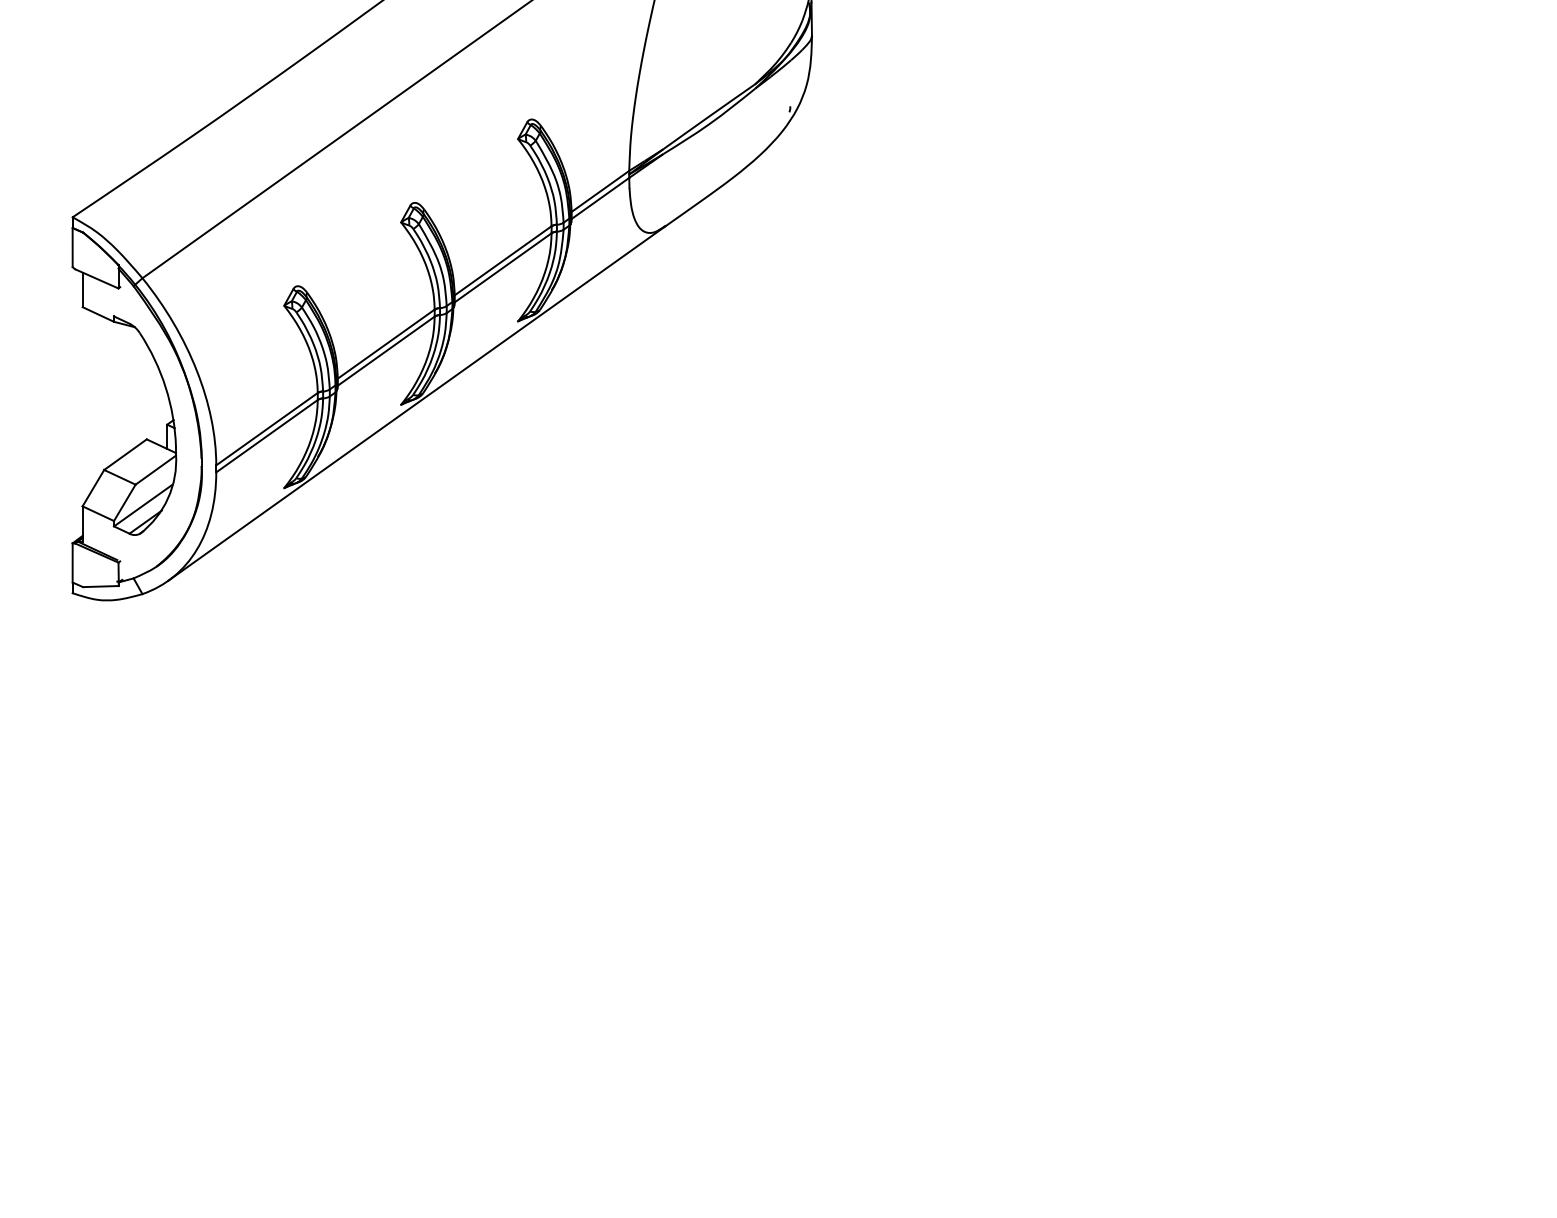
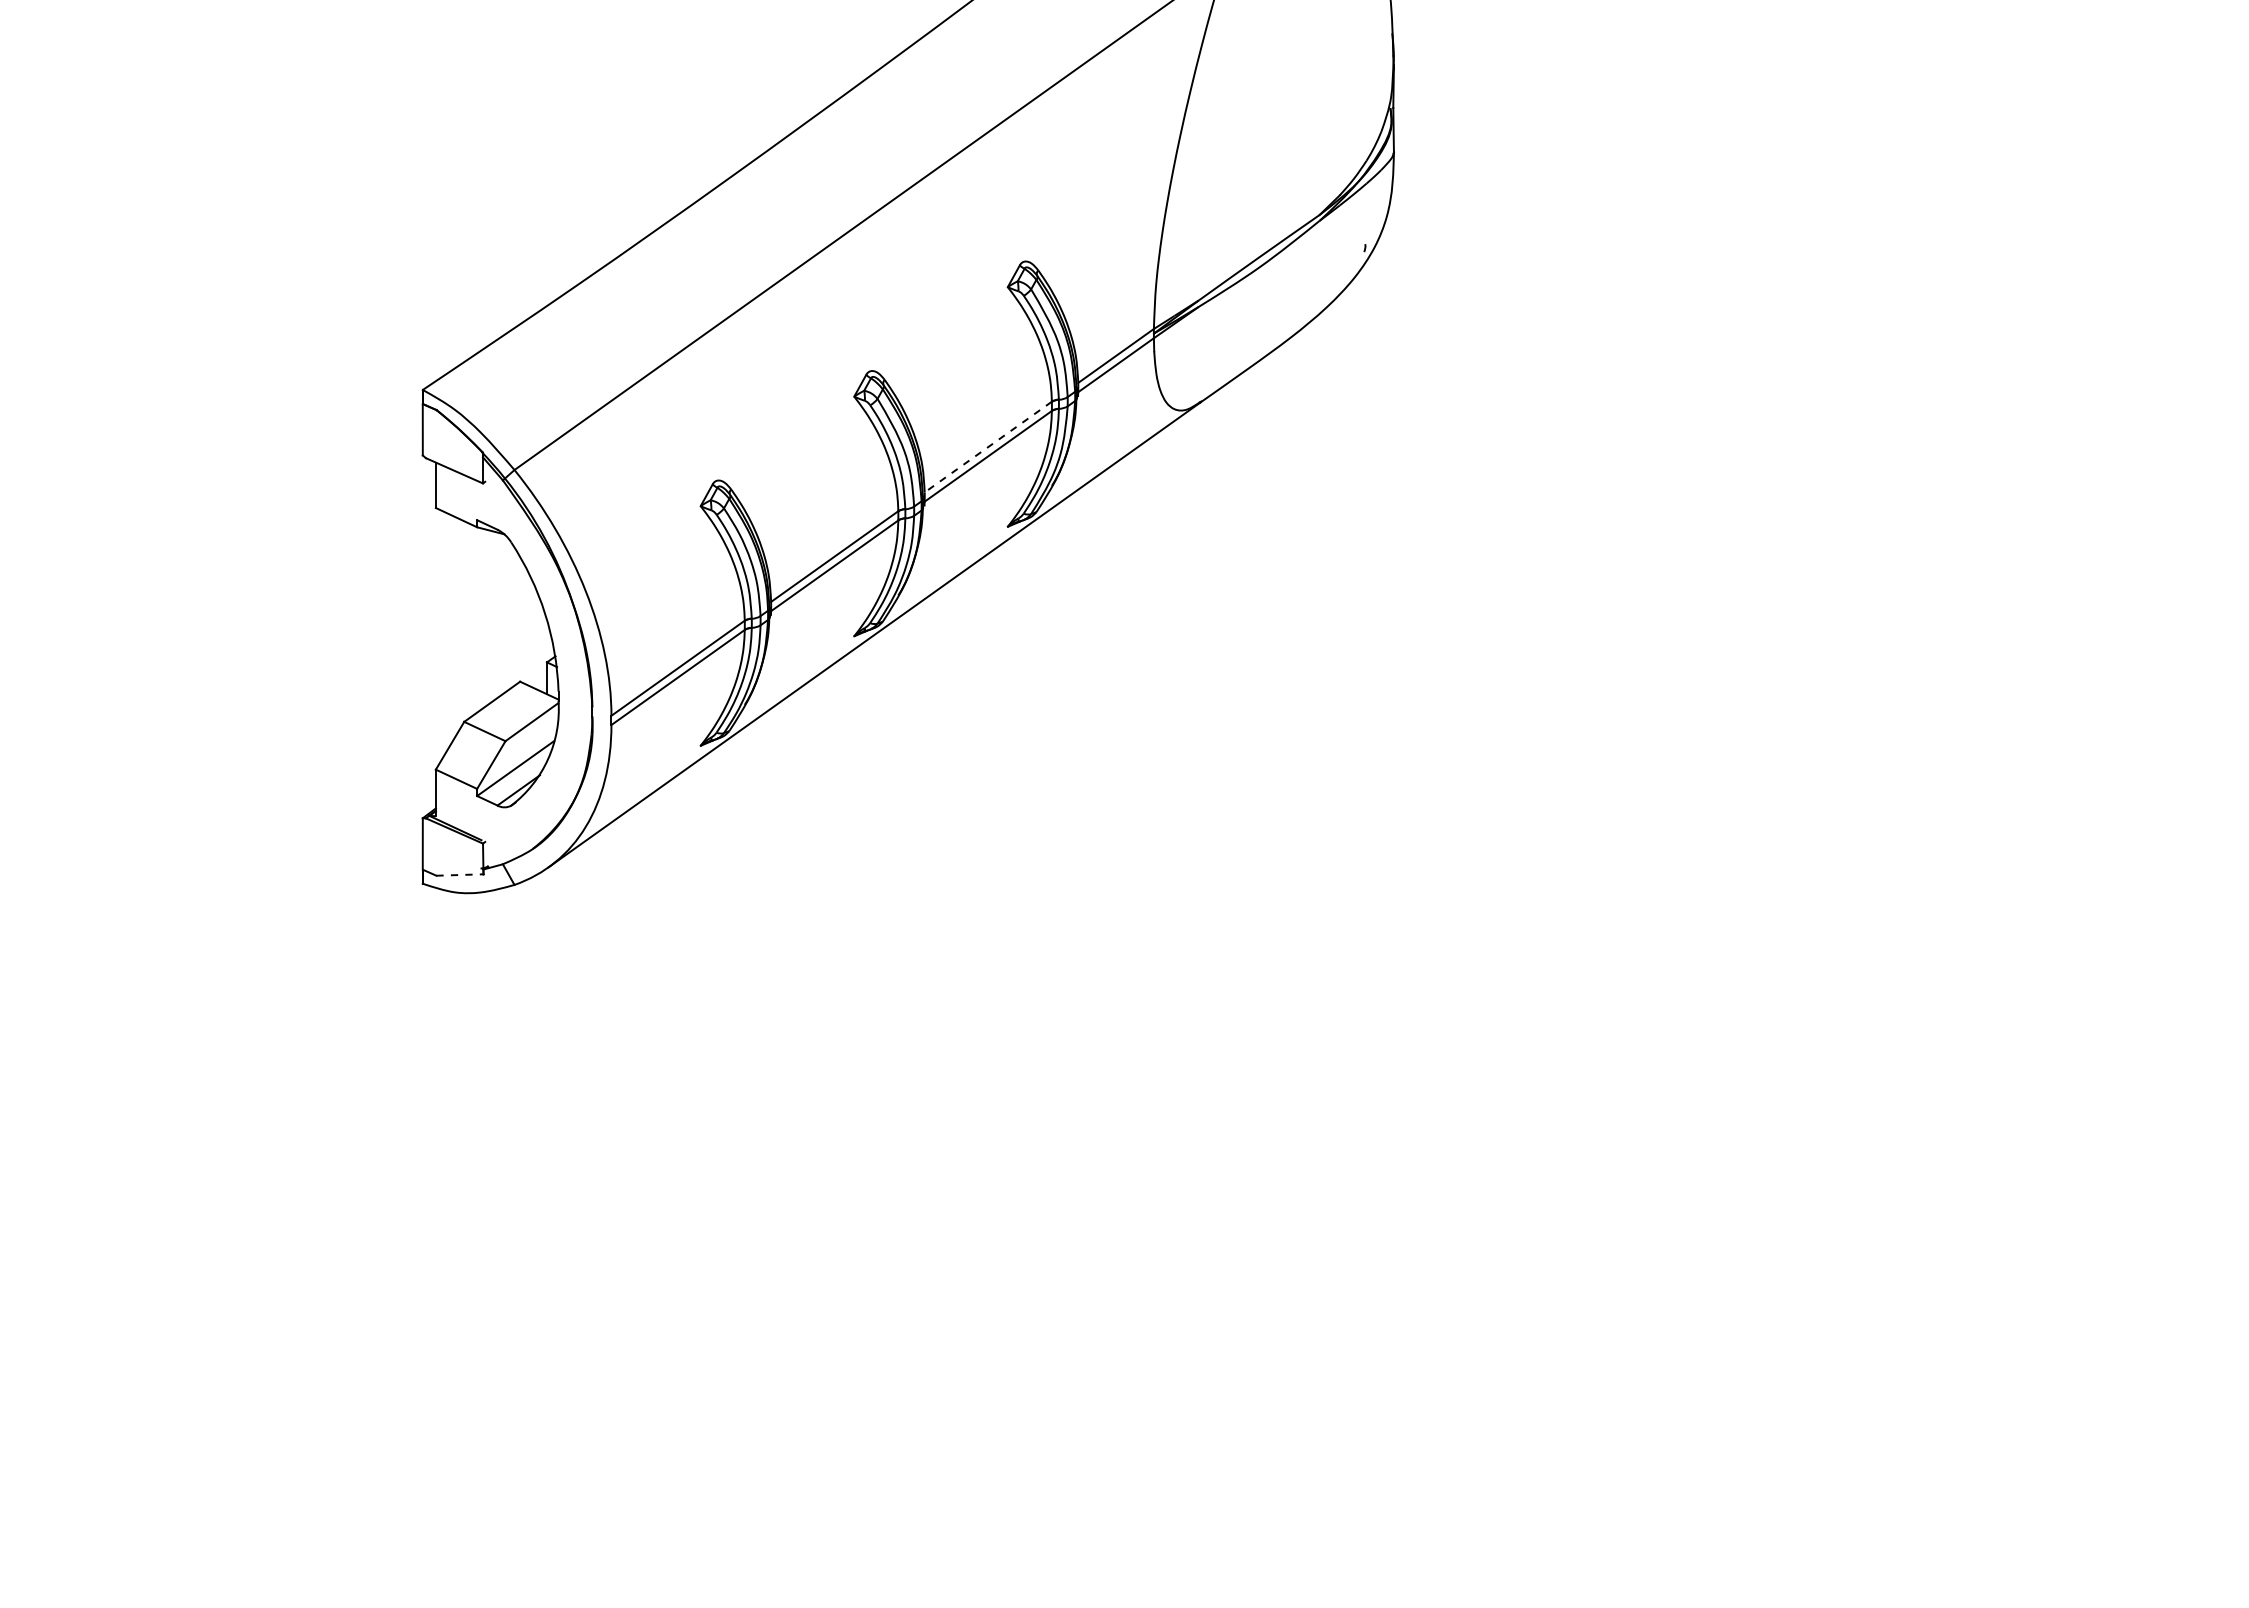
line: (502, 261) -> (987, 447), solid -> dashed
line: (100, 586) -> (459, 875), solid -> dashed

